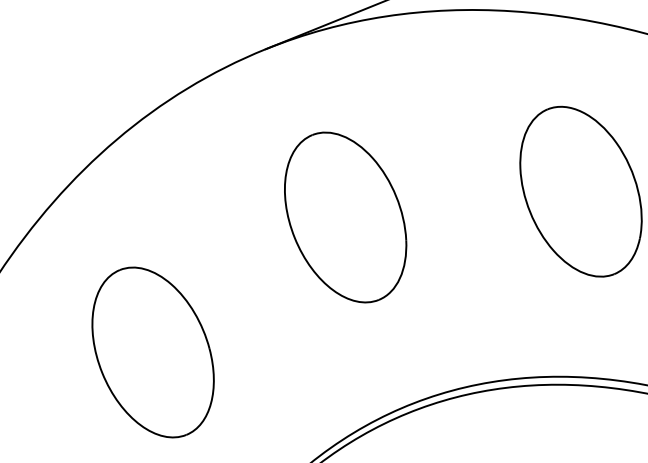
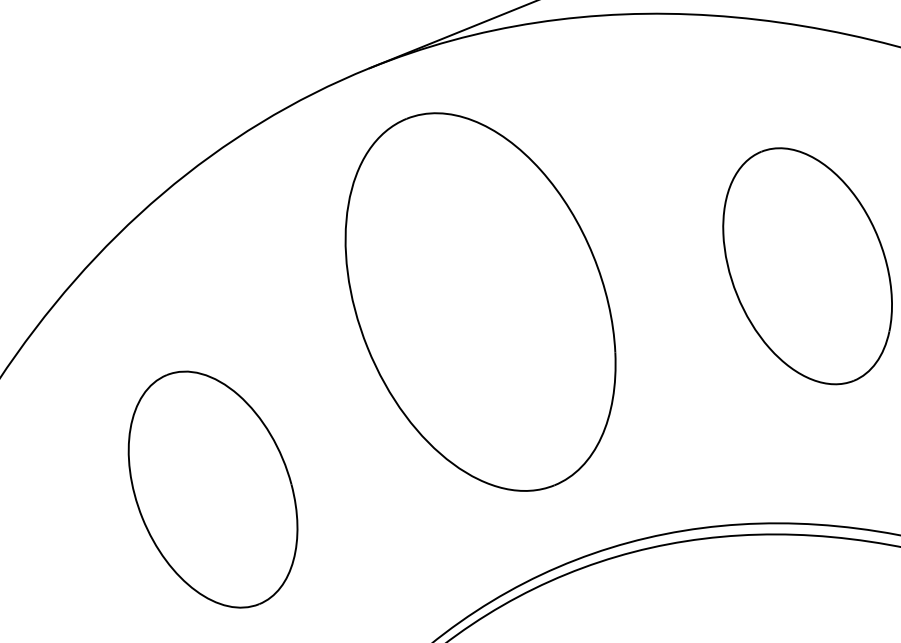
part: (345, 217) -> (480, 301), size x1.6

